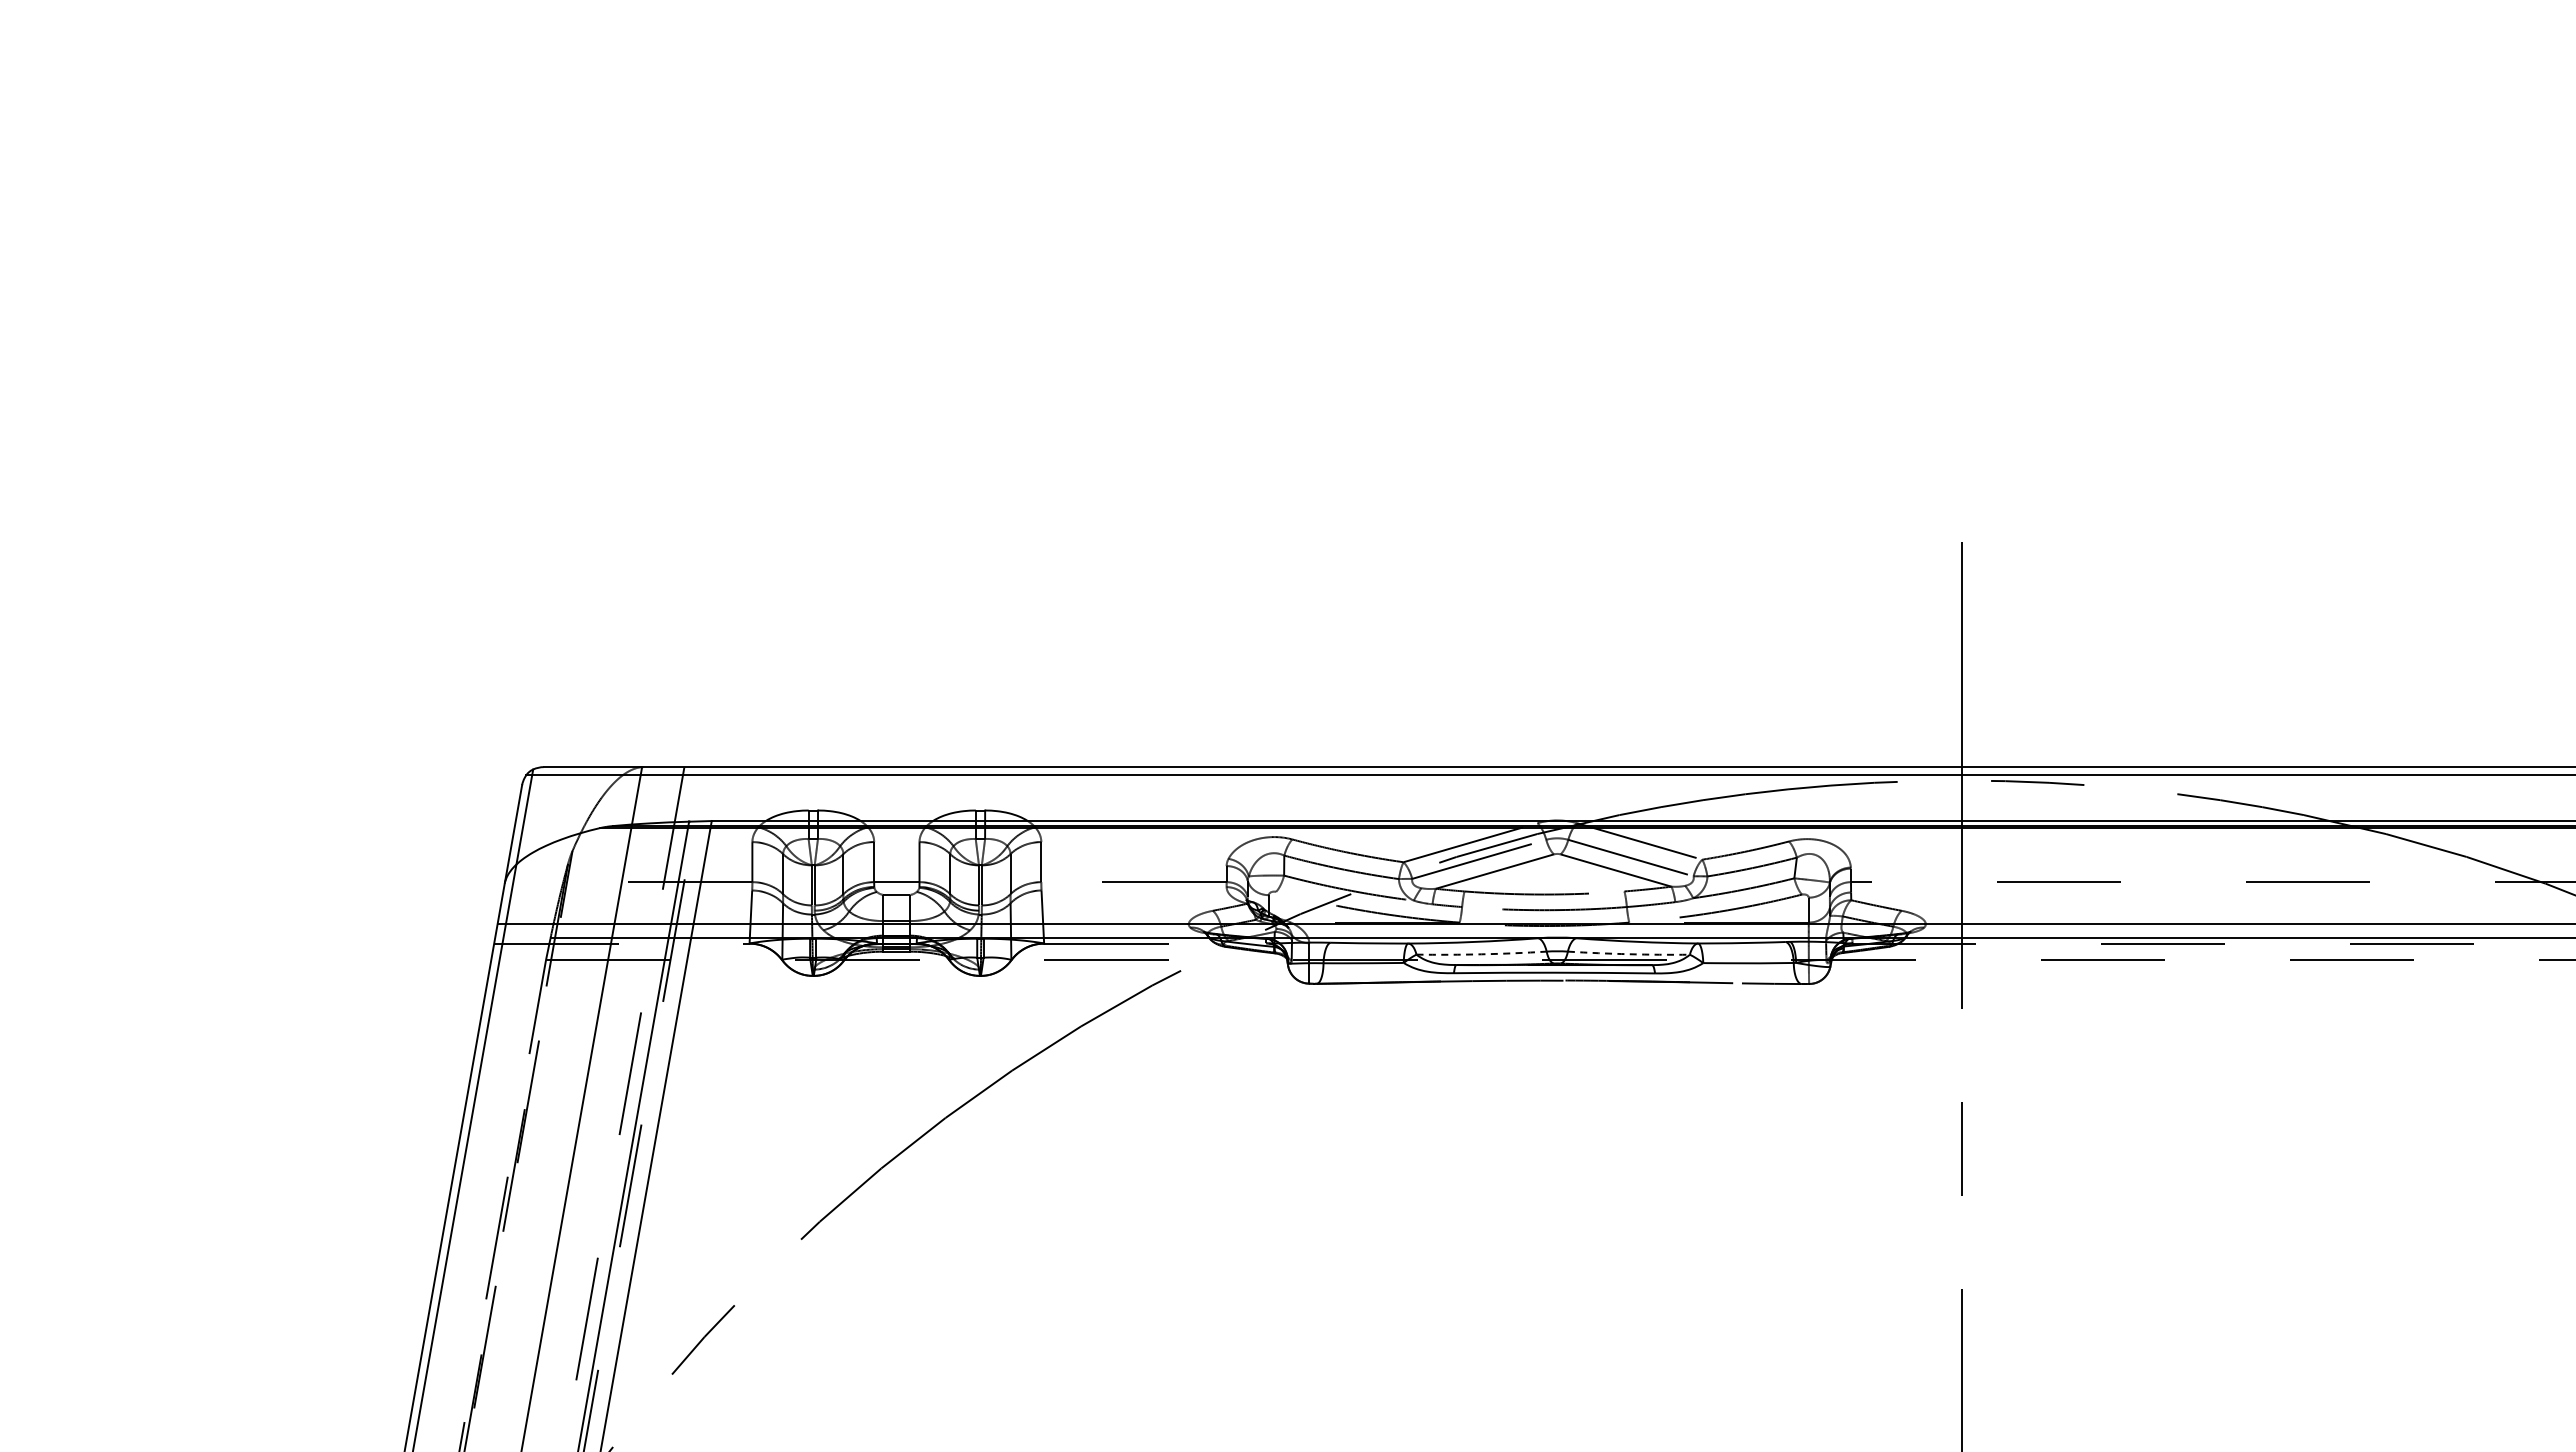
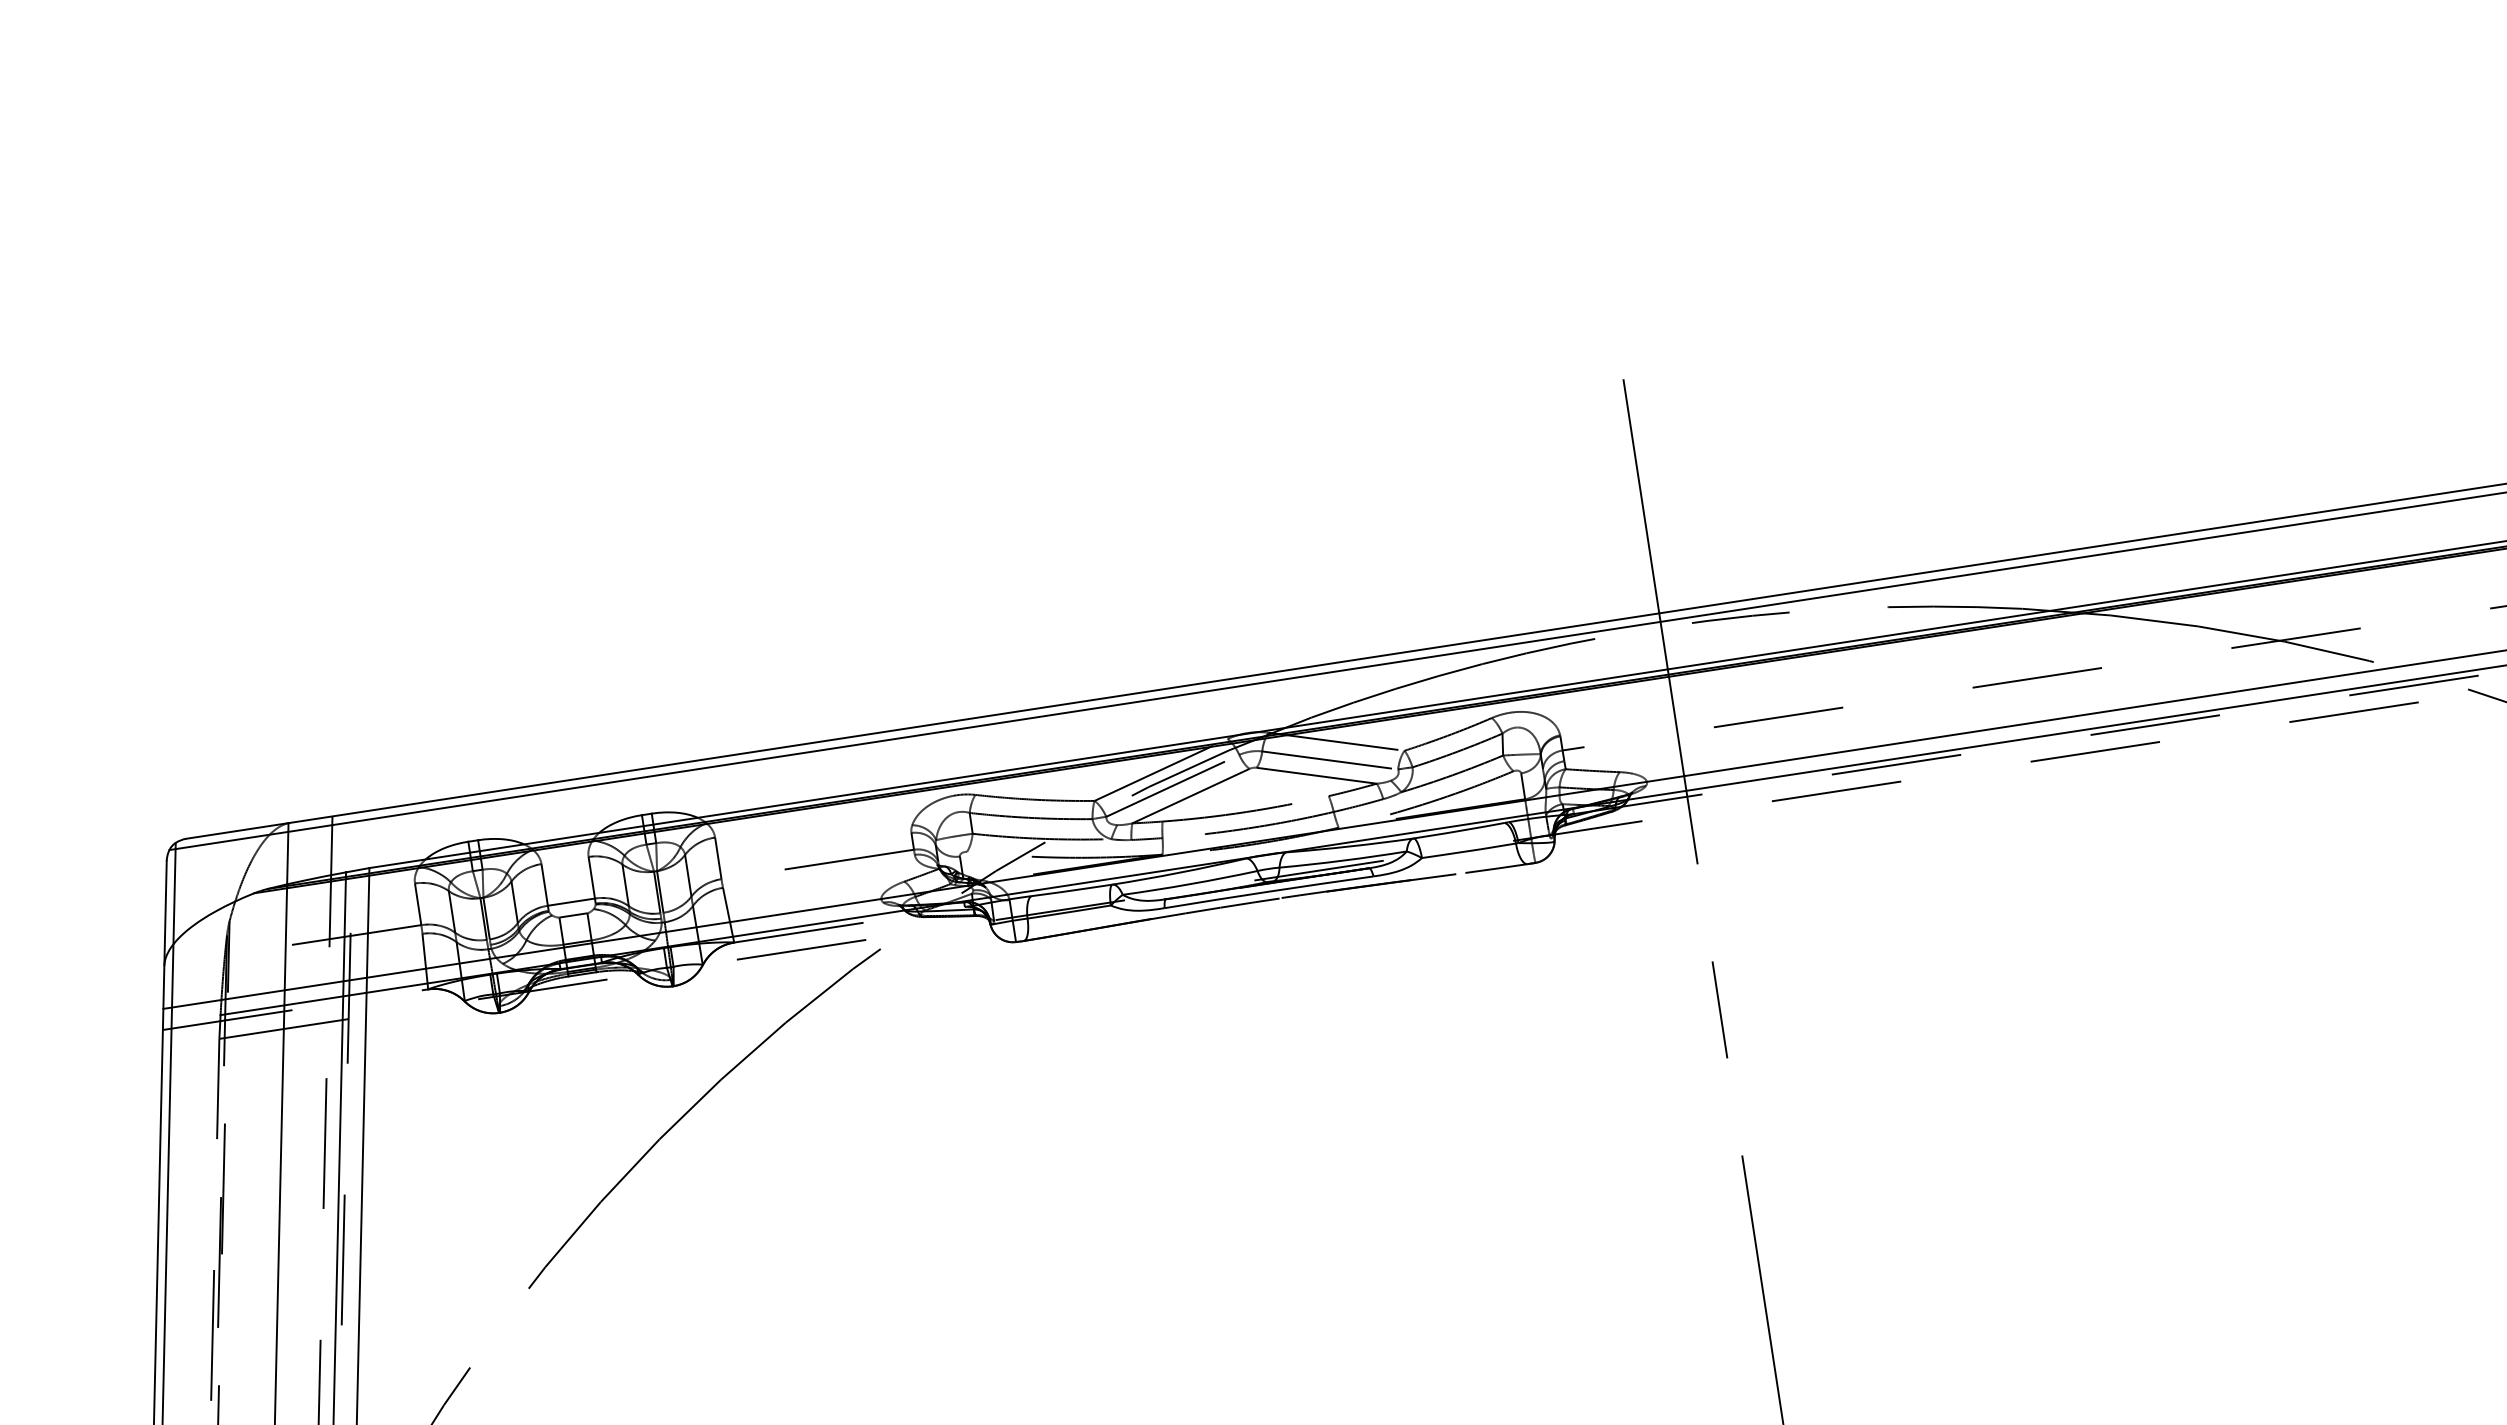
arc: (1481, 954) -> (1190, 884), dashed -> solid
arc: (1628, 954) -> (1342, 860), dashed -> solid

